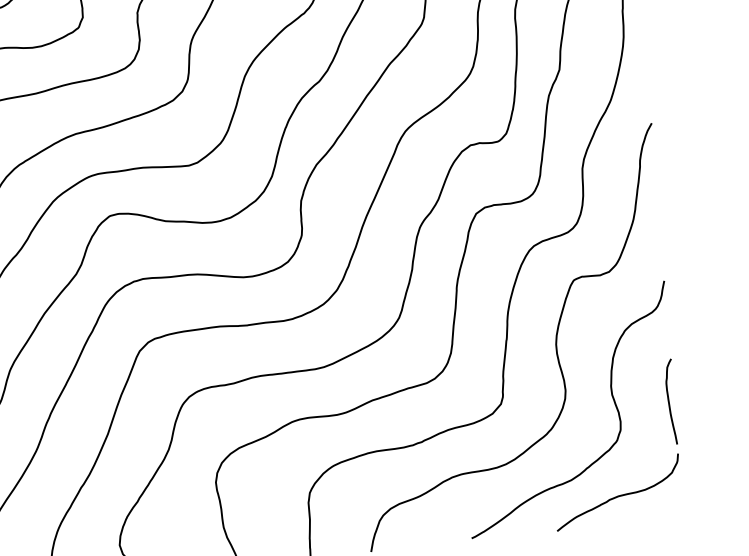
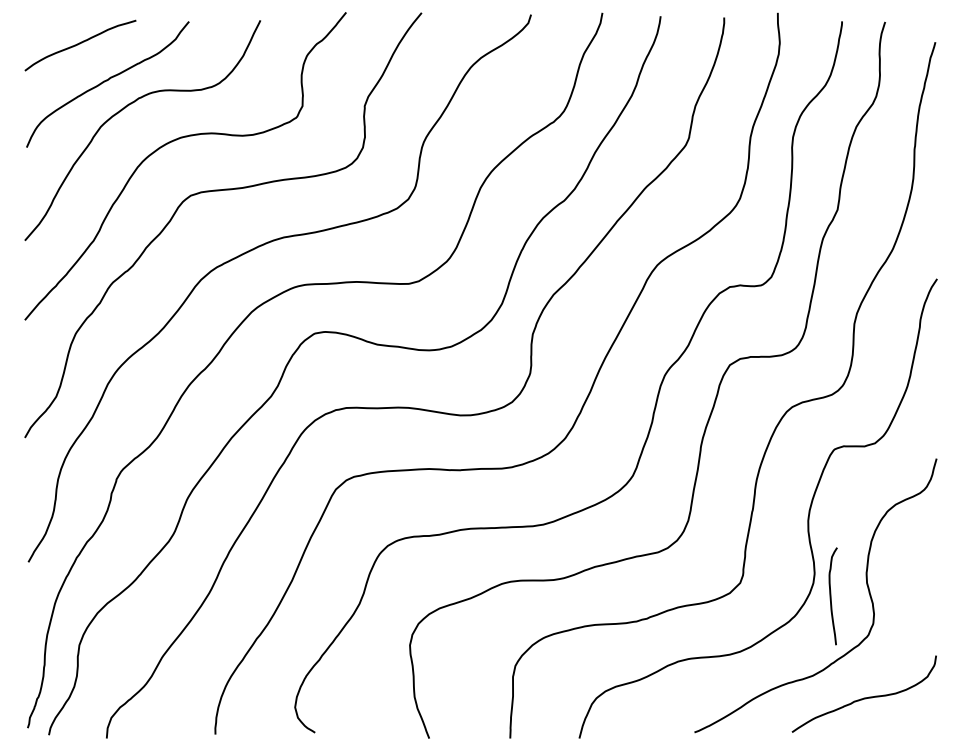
curve: (669, 402) -> (831, 596), moved

